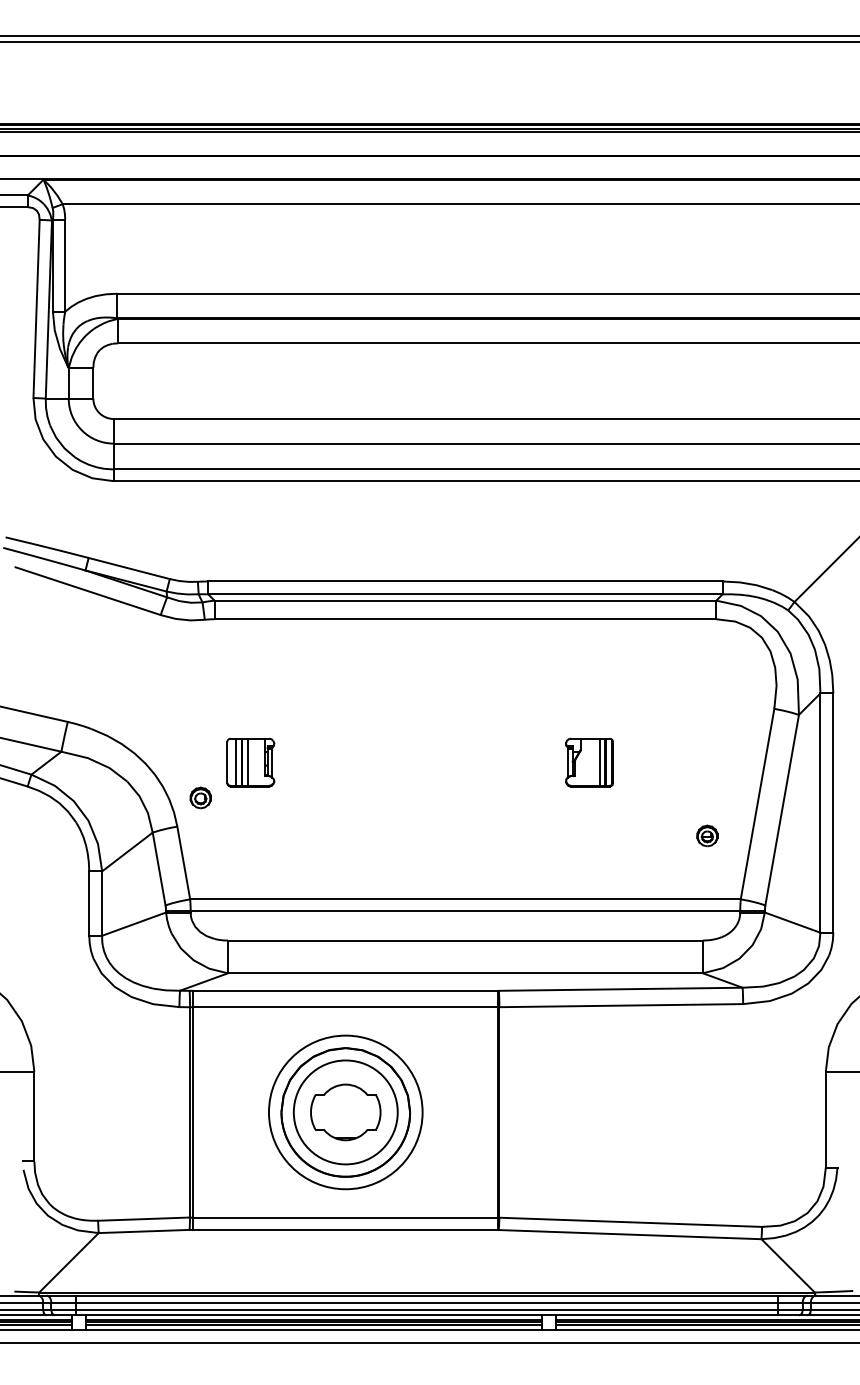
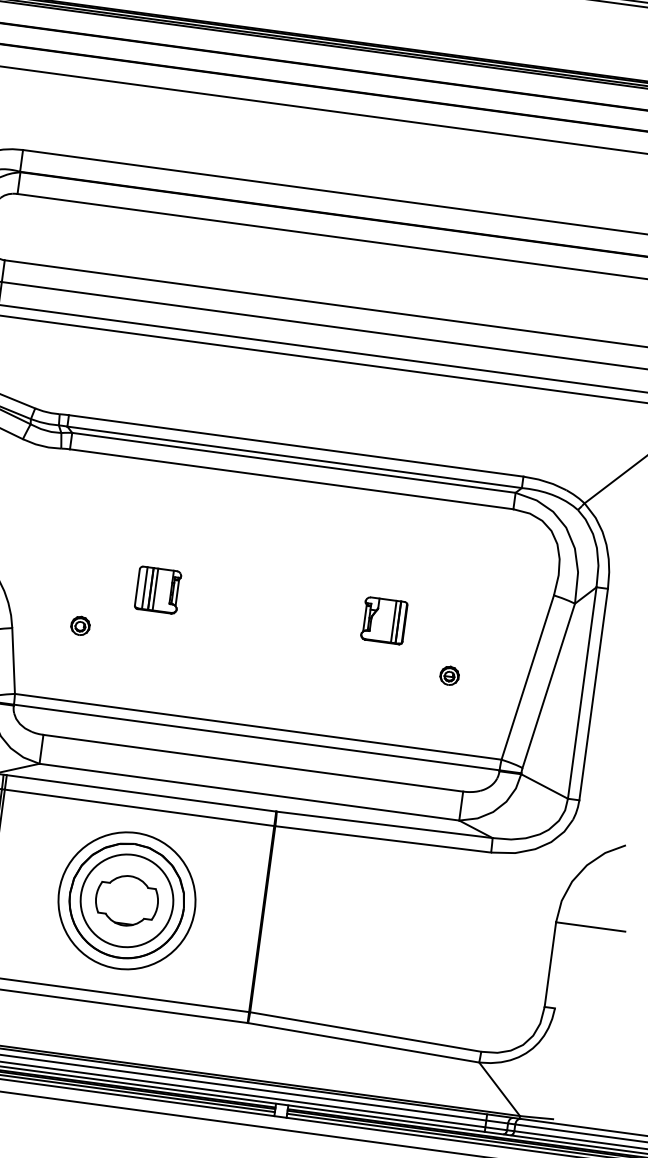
part: (250, 762) -> (157, 590), moved
part: (200, 797) -> (80, 625), moved
part: (707, 835) -> (449, 675), moved

